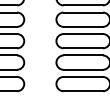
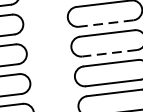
line: (83, 26) -> (106, 22), solid -> dashed
line: (83, 48) -> (110, 53), solid -> dashed

